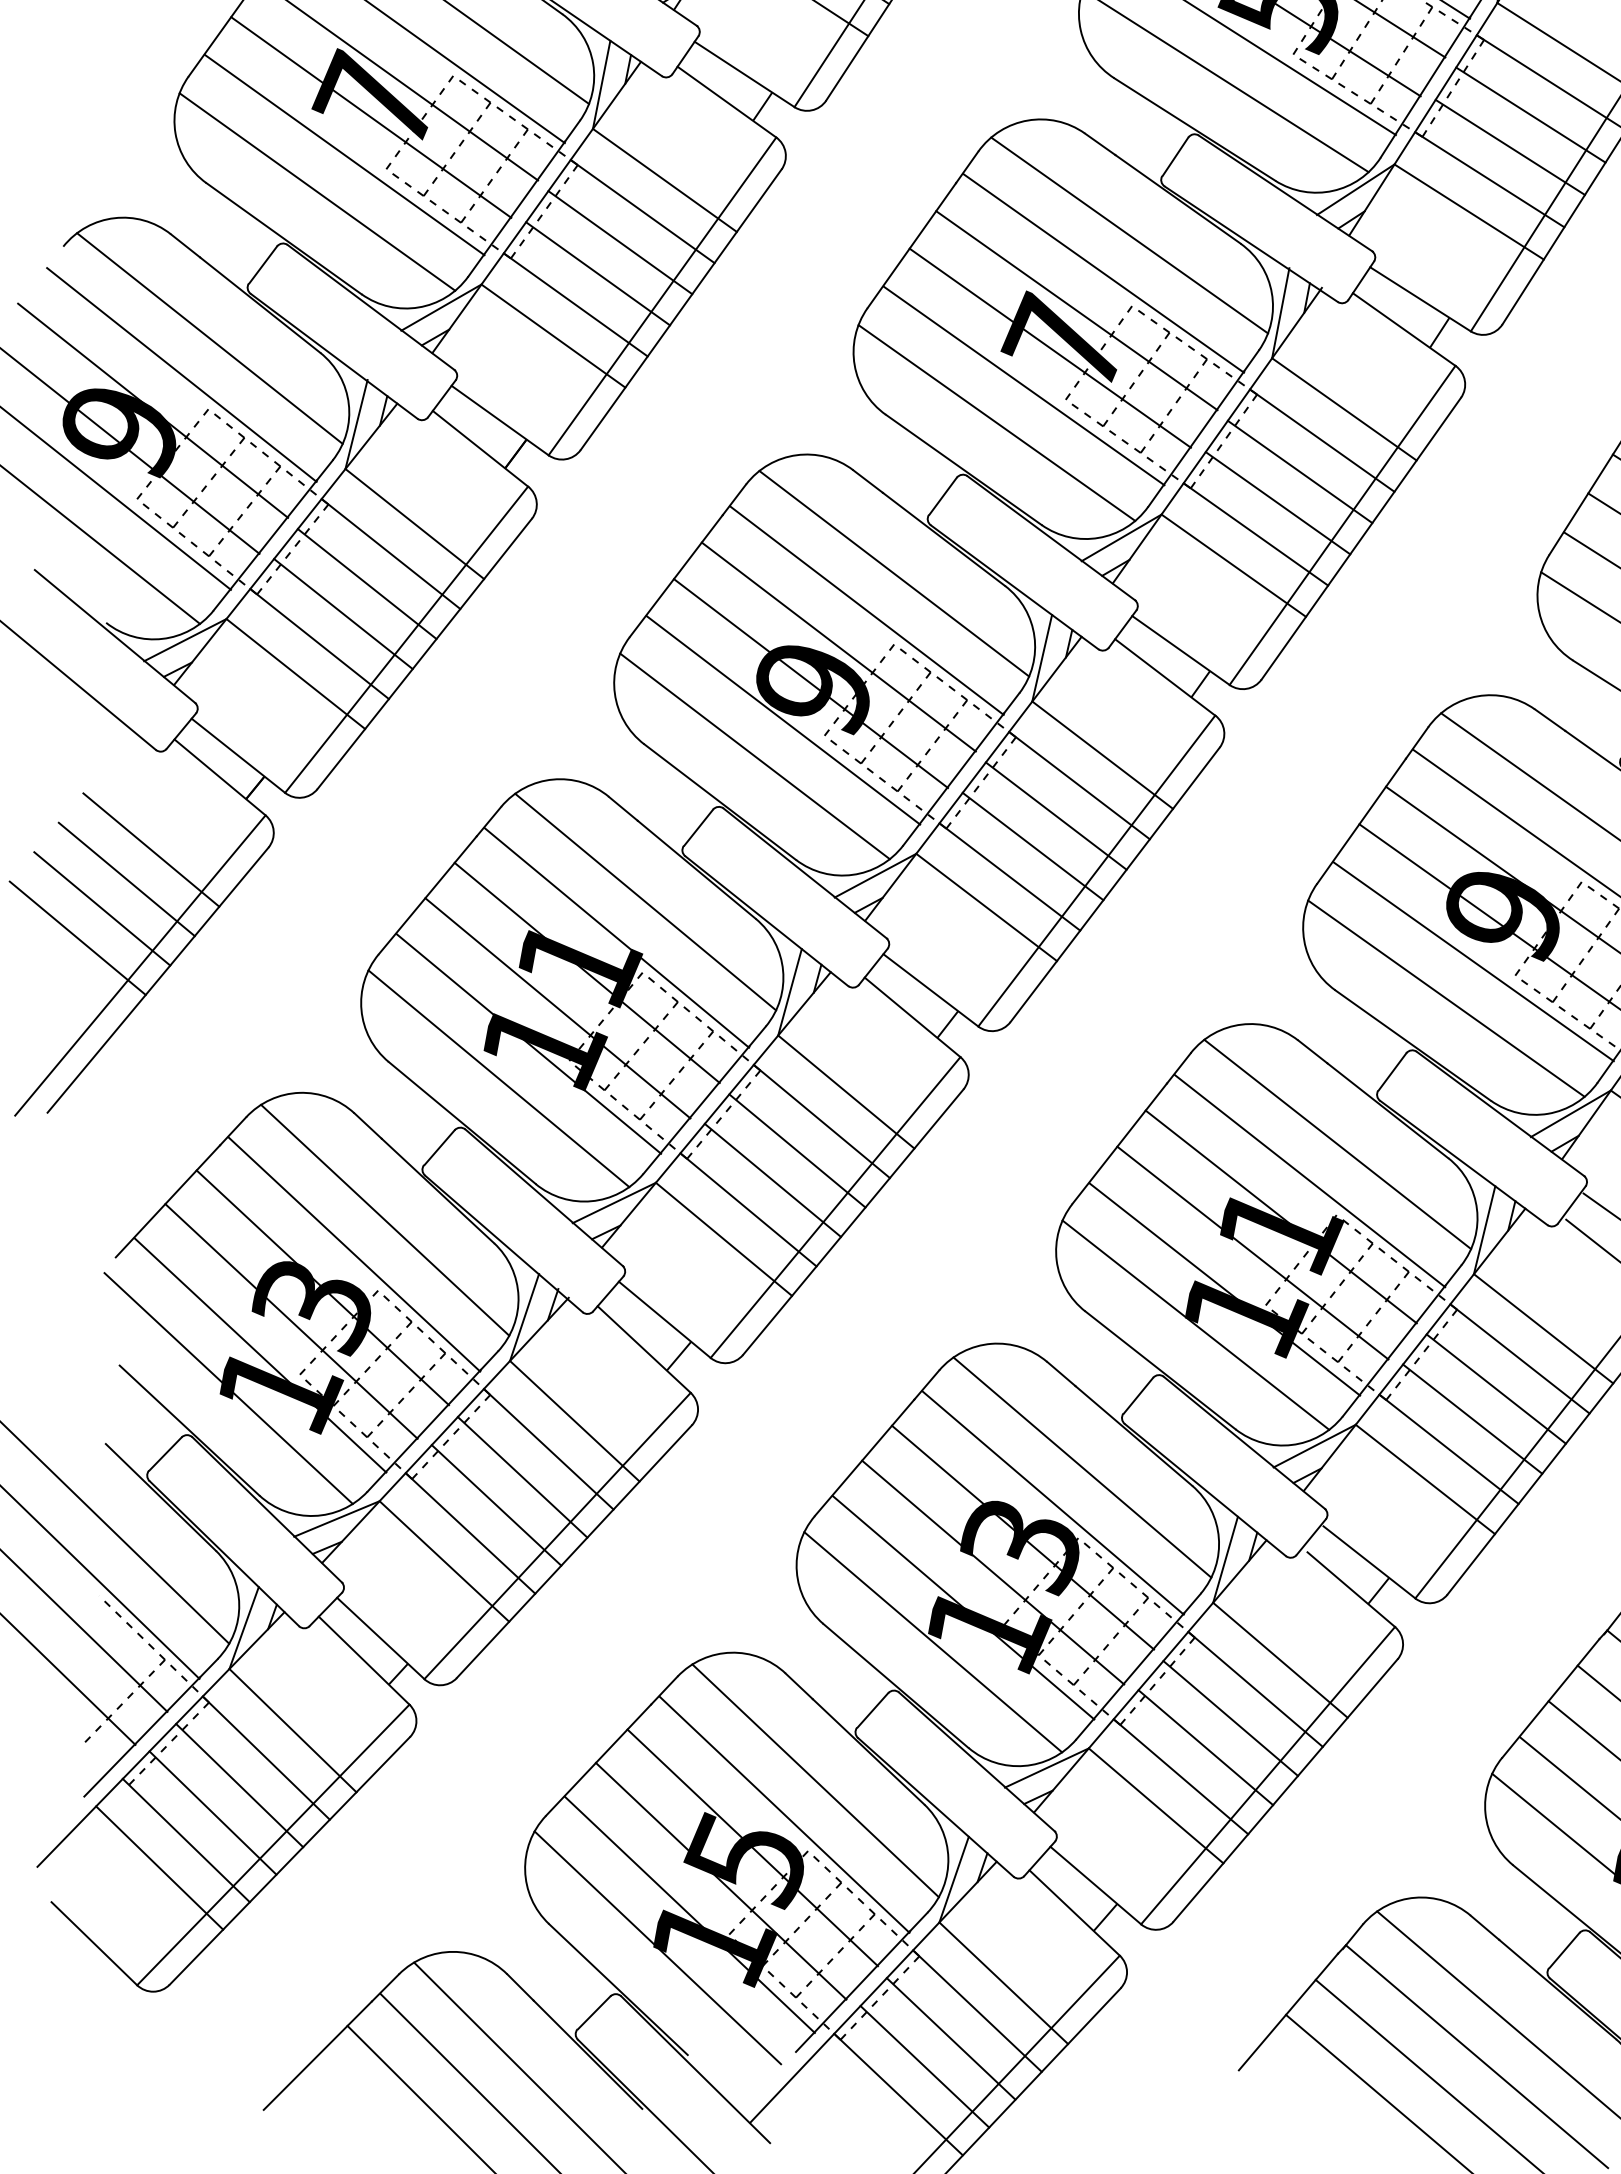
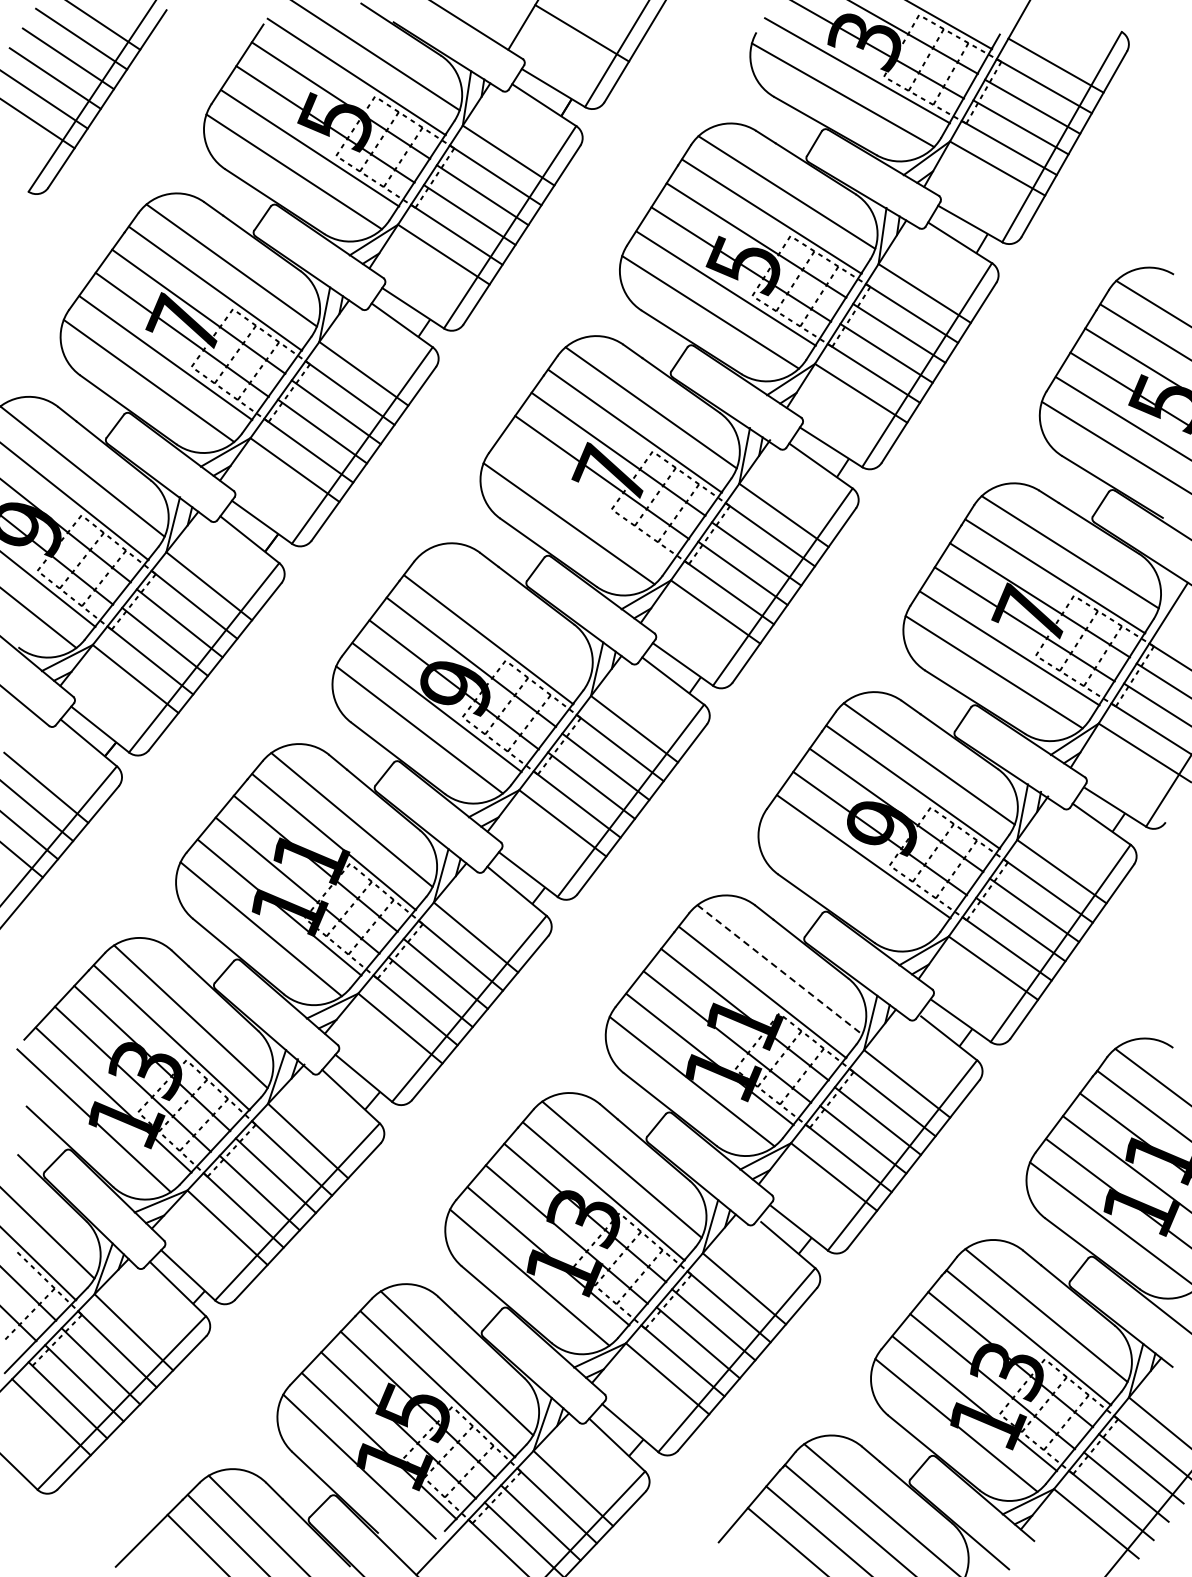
line: (1023, 385) -> (585, 500), removed
line: (893, 572) -> (505, 616), removed
line: (1445, 998) -> (846, 879), removed
line: (1337, 1143) -> (779, 969), solid -> dashed

